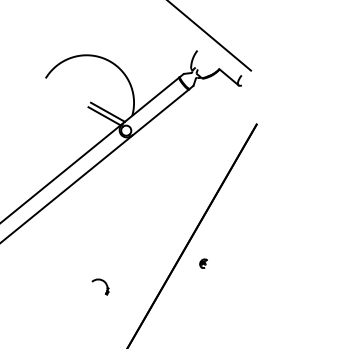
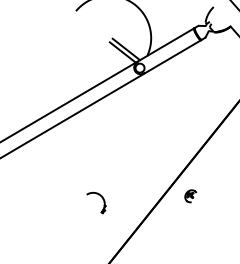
part: (203, 263) -> (190, 195), size x1.6
part: (100, 286) -> (96, 202), size x1.4

